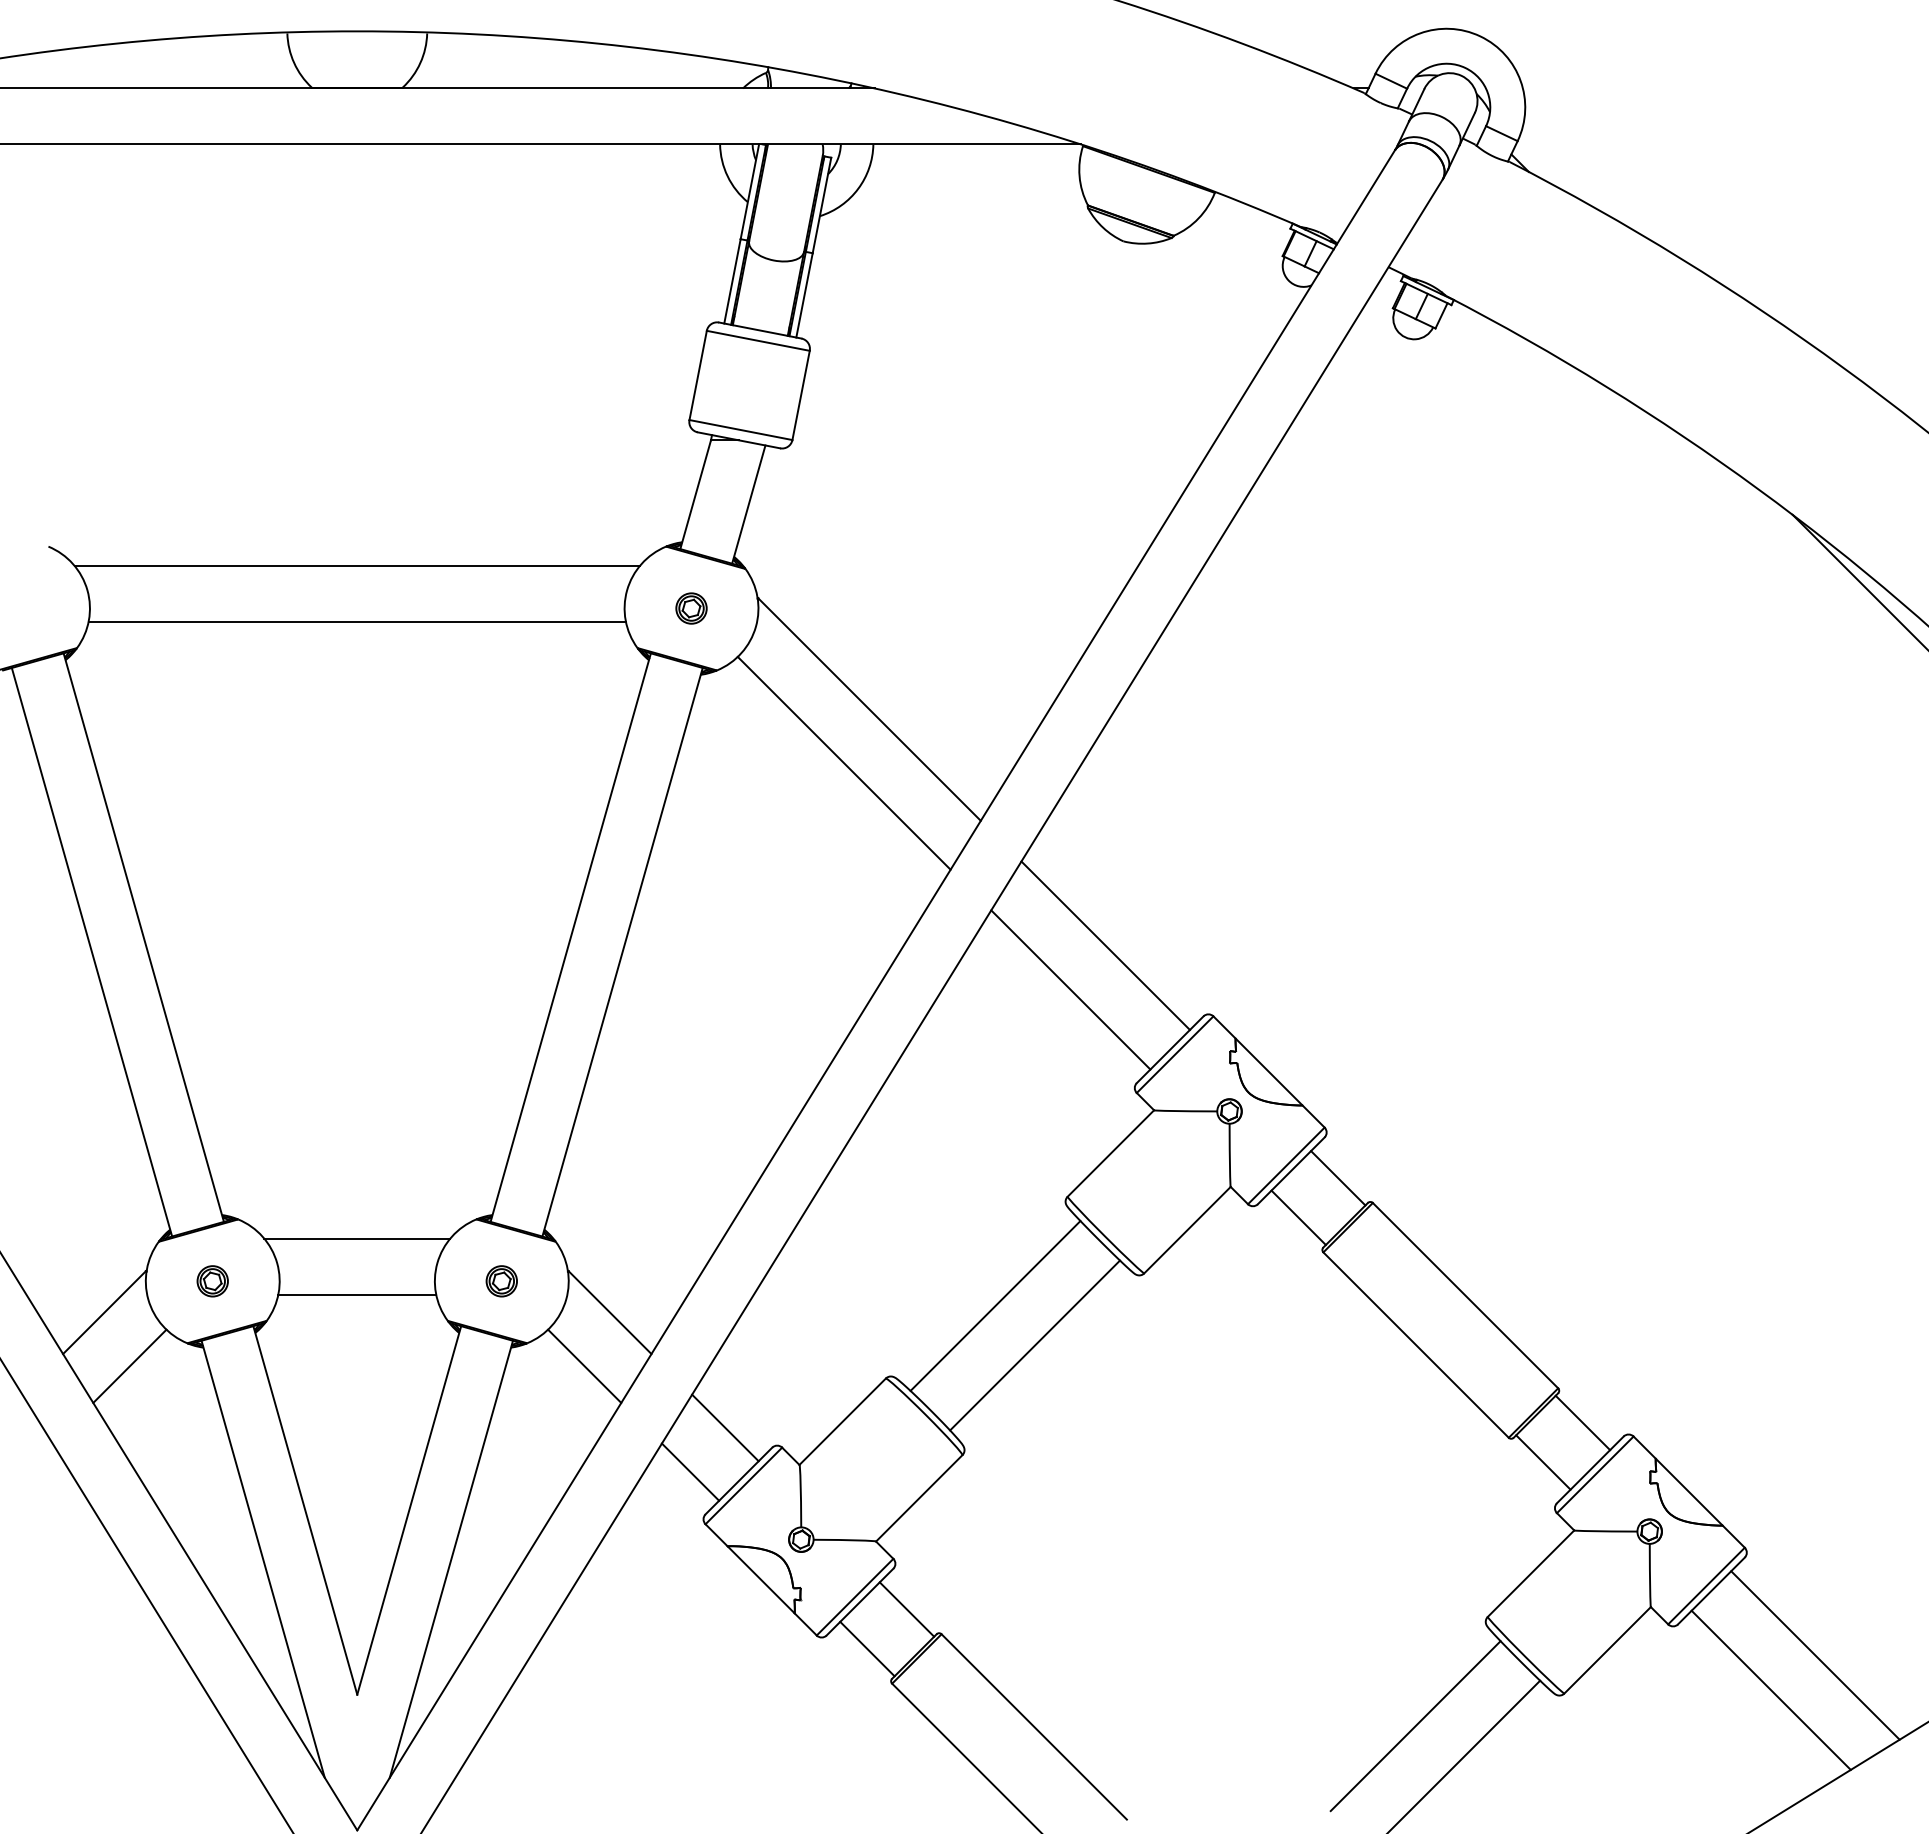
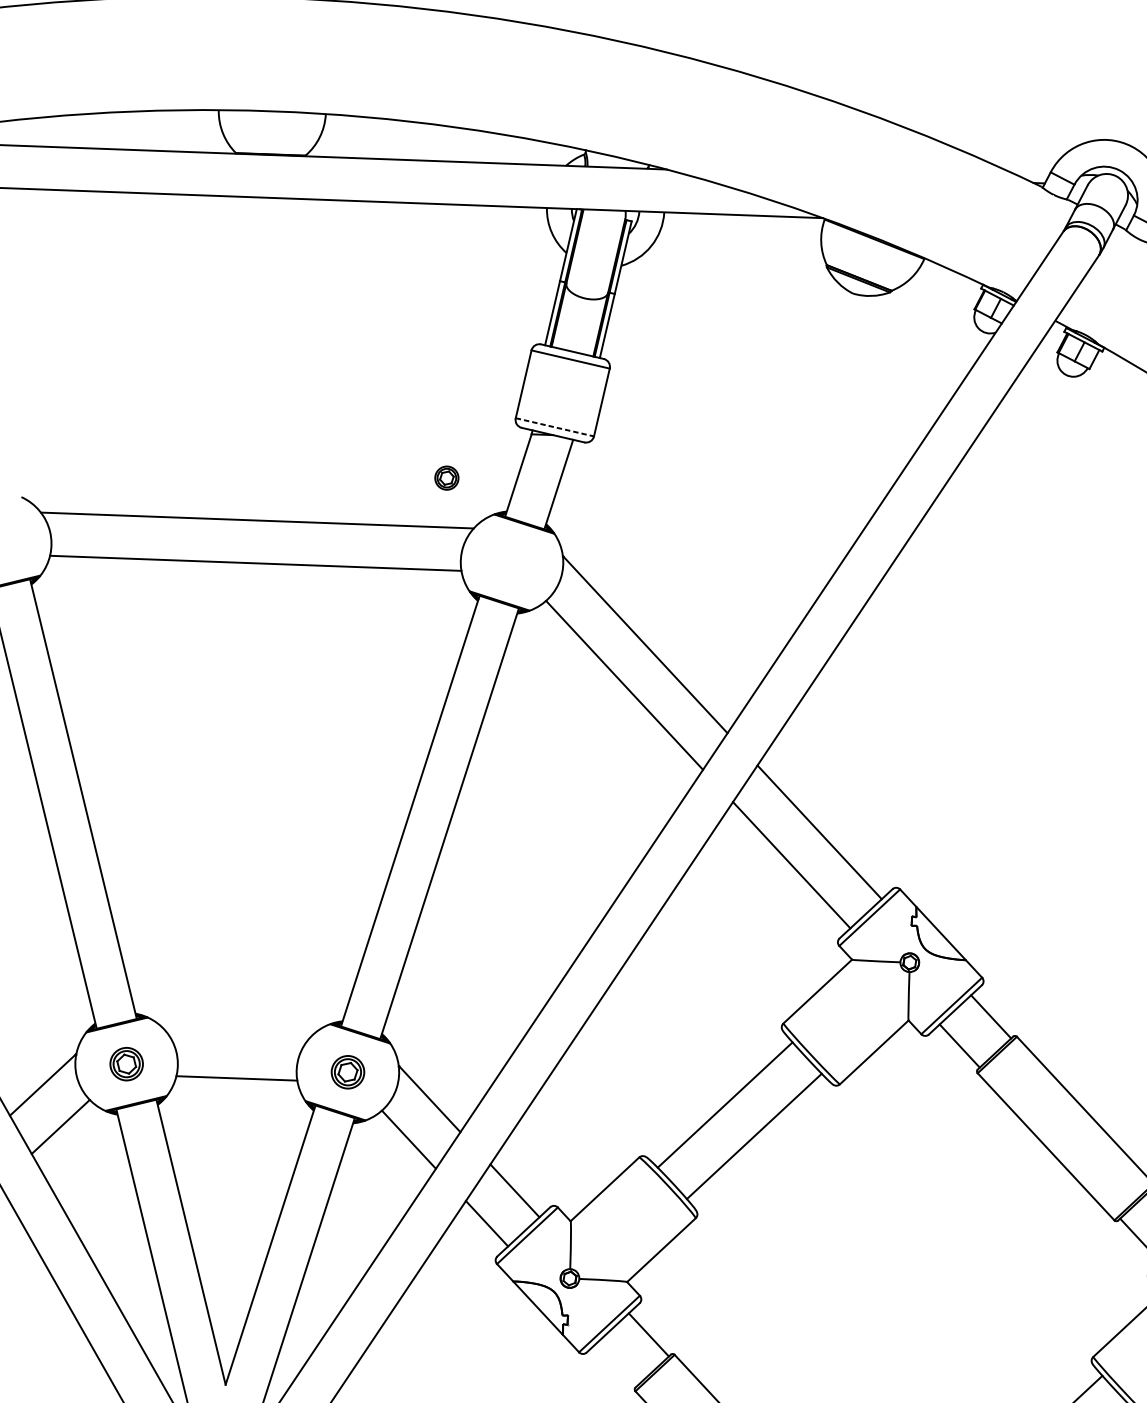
line: (741, 430) -> (555, 427), solid -> dashed
part: (691, 608) -> (446, 478), moved
line: (357, 1238) -> (238, 1035), removed
part: (212, 1281) -> (126, 1064), size x1.4
part: (501, 1281) -> (347, 1072), size x1.4
line: (867, 1648) -> (617, 1363), removed

